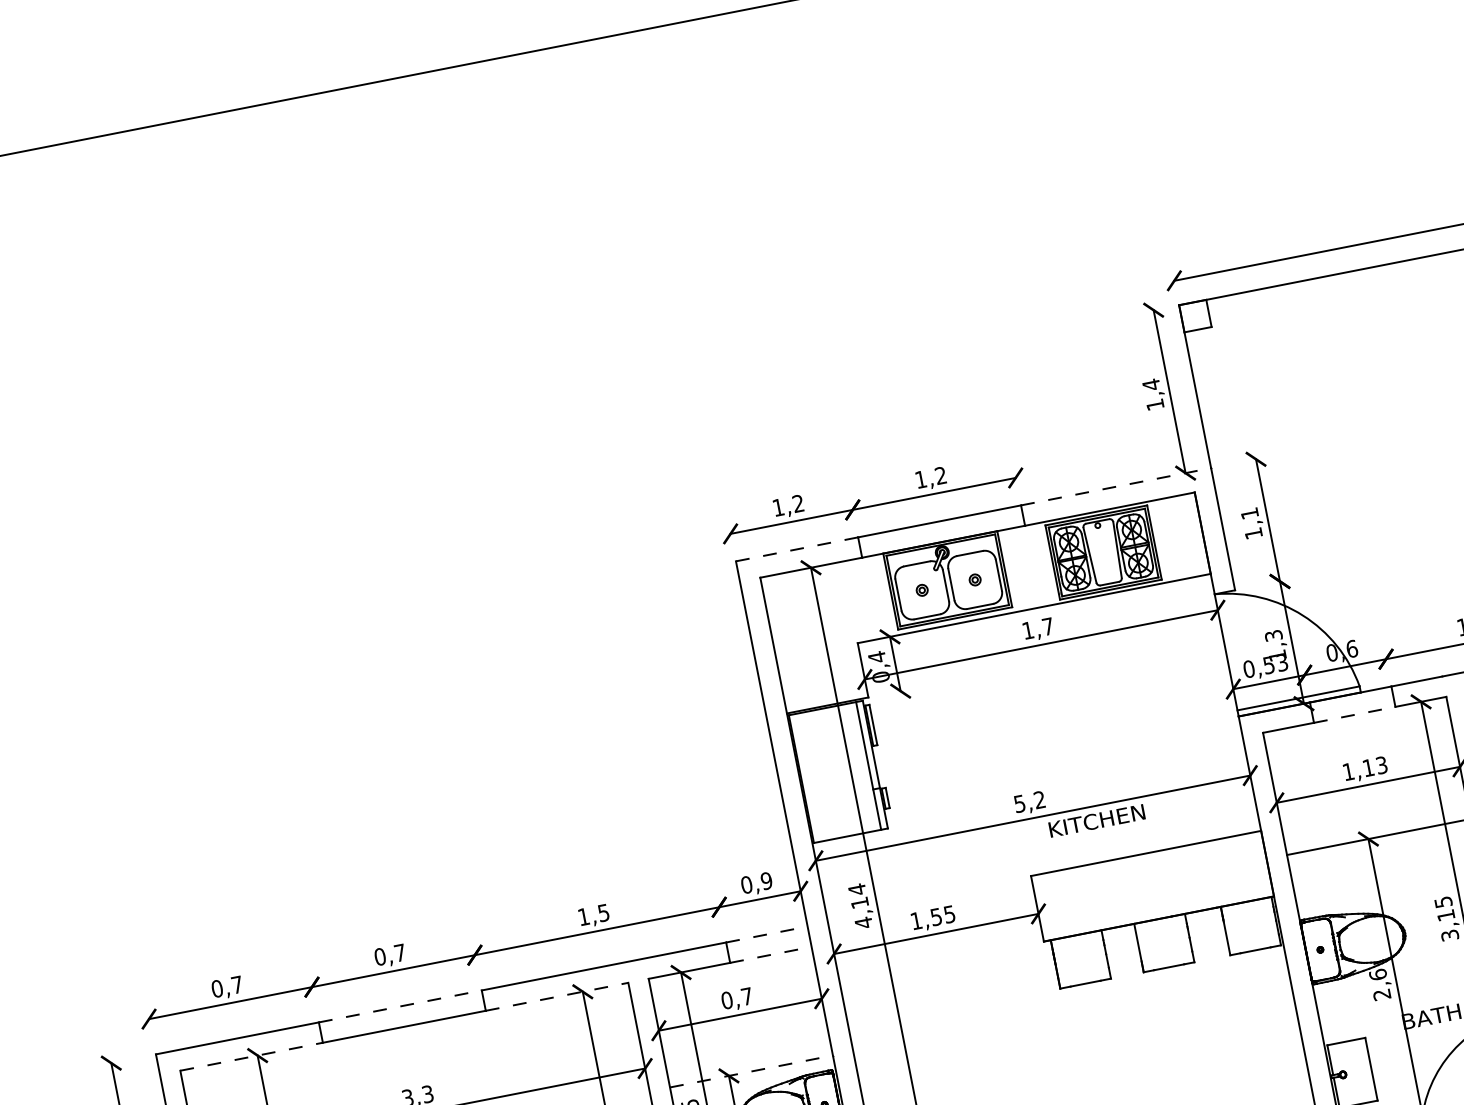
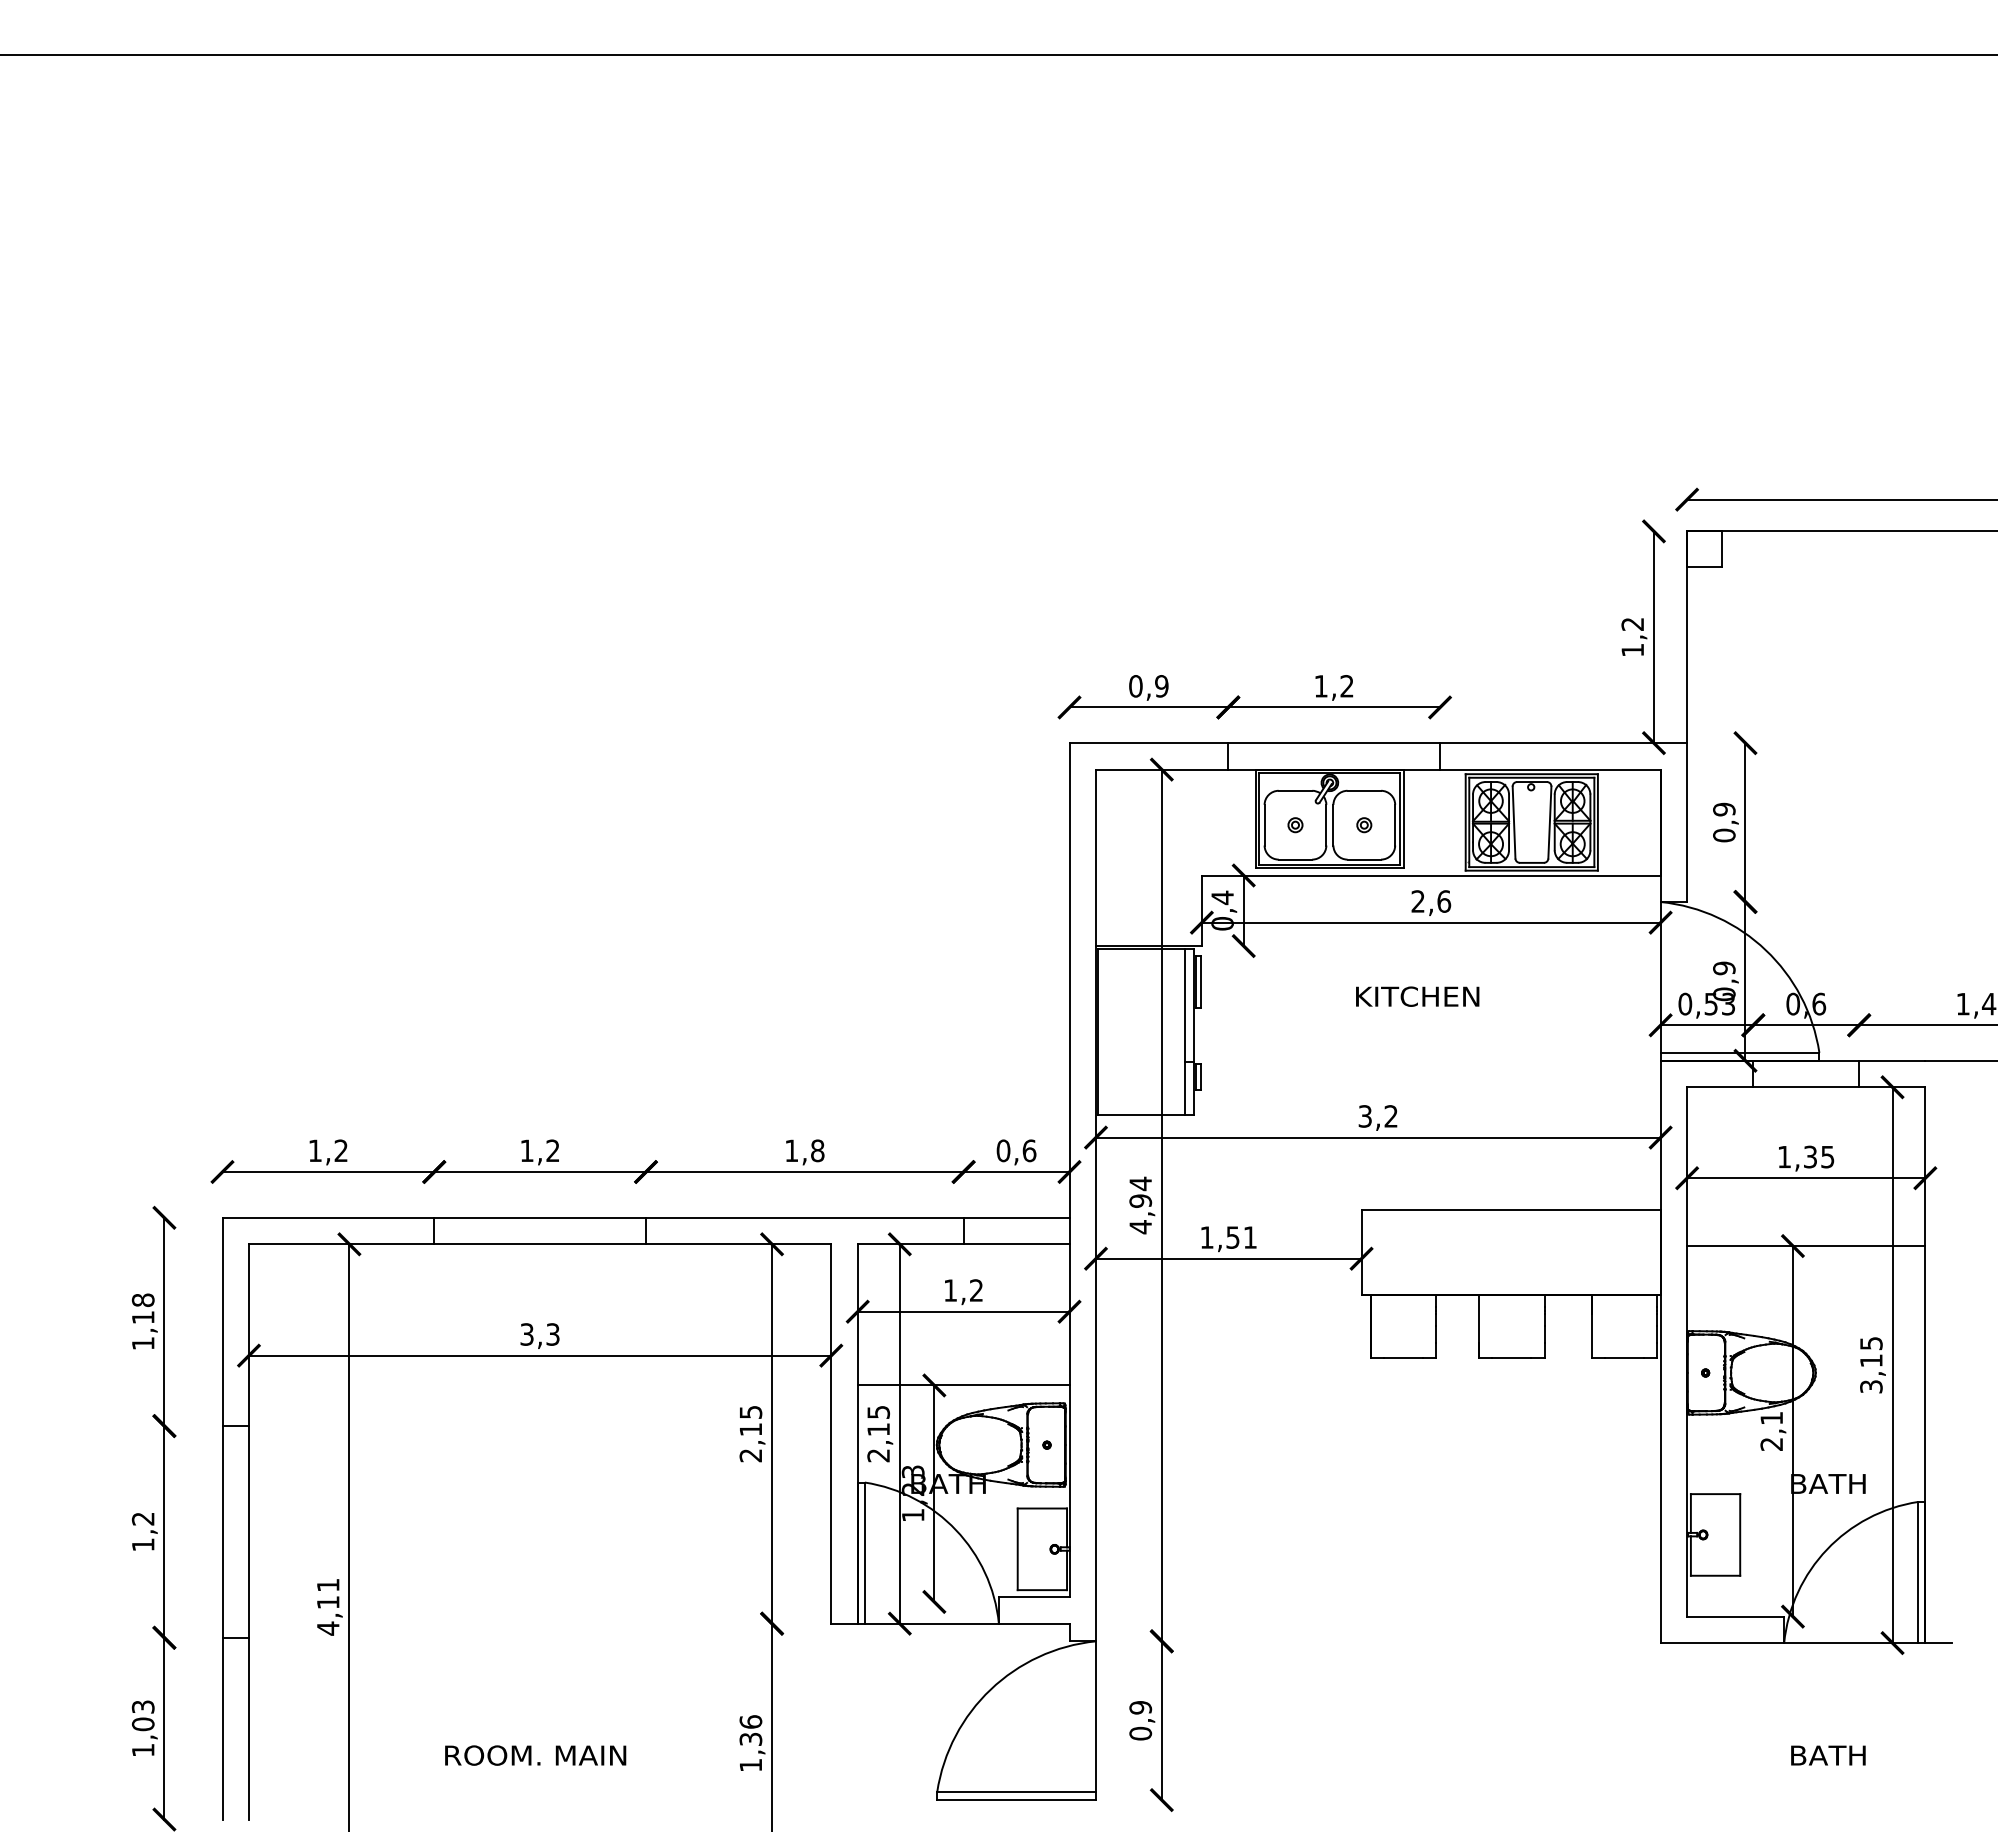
text: (1151, 385) -> (1632, 624), 1,4 -> 1,2
line: (1116, 487) -> (1563, 743), dashed -> solid
text: (788, 505) -> (1148, 686), 1,2 -> 0,9
text: (1251, 523) -> (1724, 822), 1,1 -> 0,9
line: (797, 549) -> (1149, 743), dashed -> solid
text: (1038, 628) -> (1431, 901), 1,7 -> 2,6
text: (1275, 645) -> (1724, 981), 1,3 -> 0,9
line: (1354, 715) -> (1806, 1087), dashed -> solid
text: (1375, 766) -> (1819, 1156), 1,13 -> 1,35
text: (1020, 803) -> (1365, 1116), 5,2 -> 3,2
text: (1096, 820) -> (1417, 996), moved
text: (766, 880) -> (1029, 1150), 0,9 -> 0,6
text: (859, 902) -> (1140, 1200), 4,14 -> 4,94
text: (603, 912) -> (817, 1150), 1,5 -> 1,8
text: (949, 914) -> (1249, 1237), 1,55 -> 1,51
line: (766, 934) -> (1016, 1217), dashed -> solid
text: (389, 954) -> (539, 1150), 0,7 -> 1,2
line: (770, 955) -> (1016, 1244), dashed -> solid
text: (1377, 974) -> (1771, 1418), 2,6 -> 2,1
text: (226, 986) -> (327, 1150), 0,7 -> 1,2
line: (556, 997) -> (738, 1244), dashed -> solid
text: (736, 998) -> (962, 1290), 0,7 -> 1,2
line: (400, 1006) -> (540, 1217), dashed -> solid
line: (251, 1056) -> (341, 1244), dashed -> solid
line: (751, 1071) -> (963, 1385), dashed -> solid

